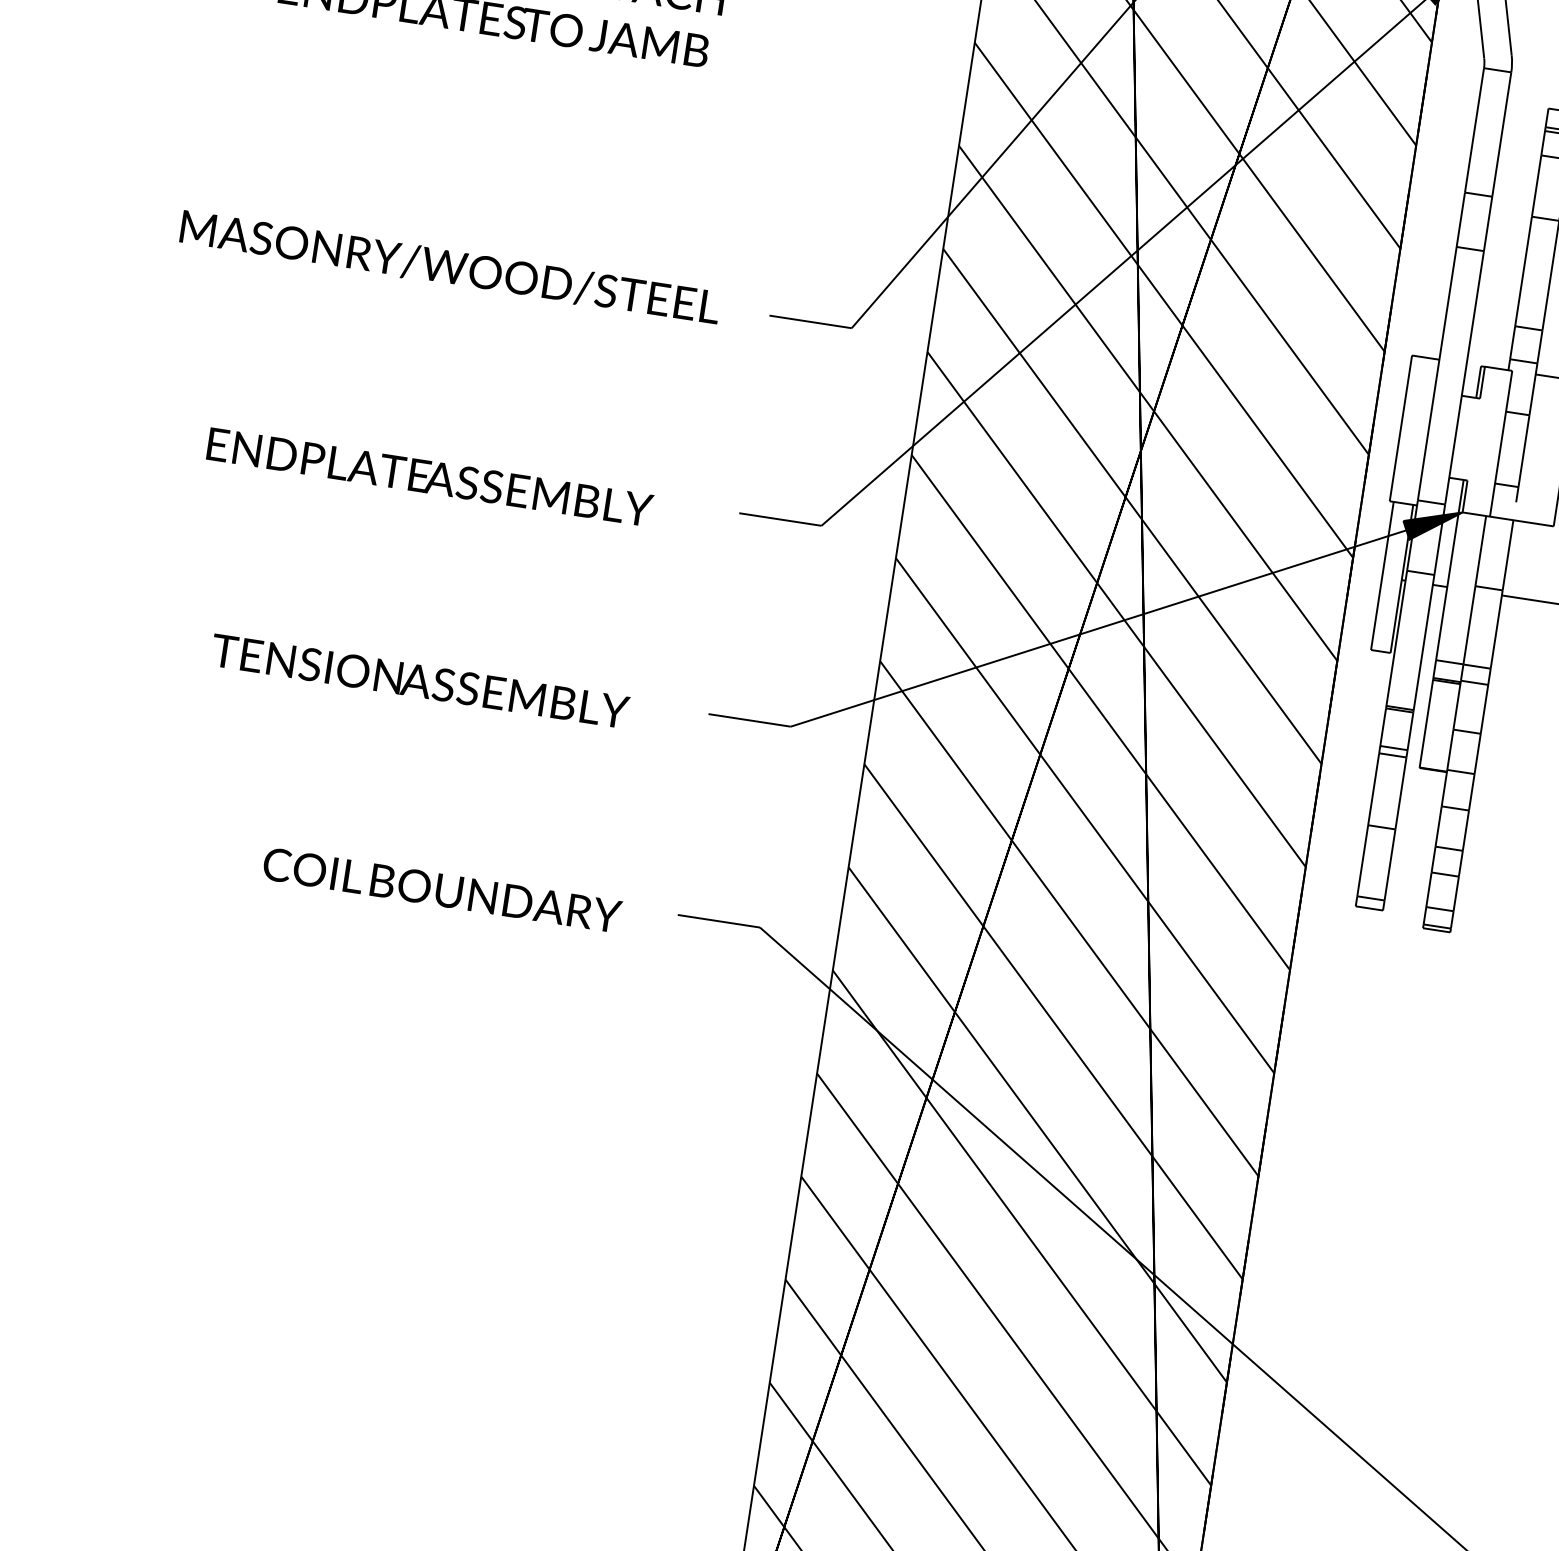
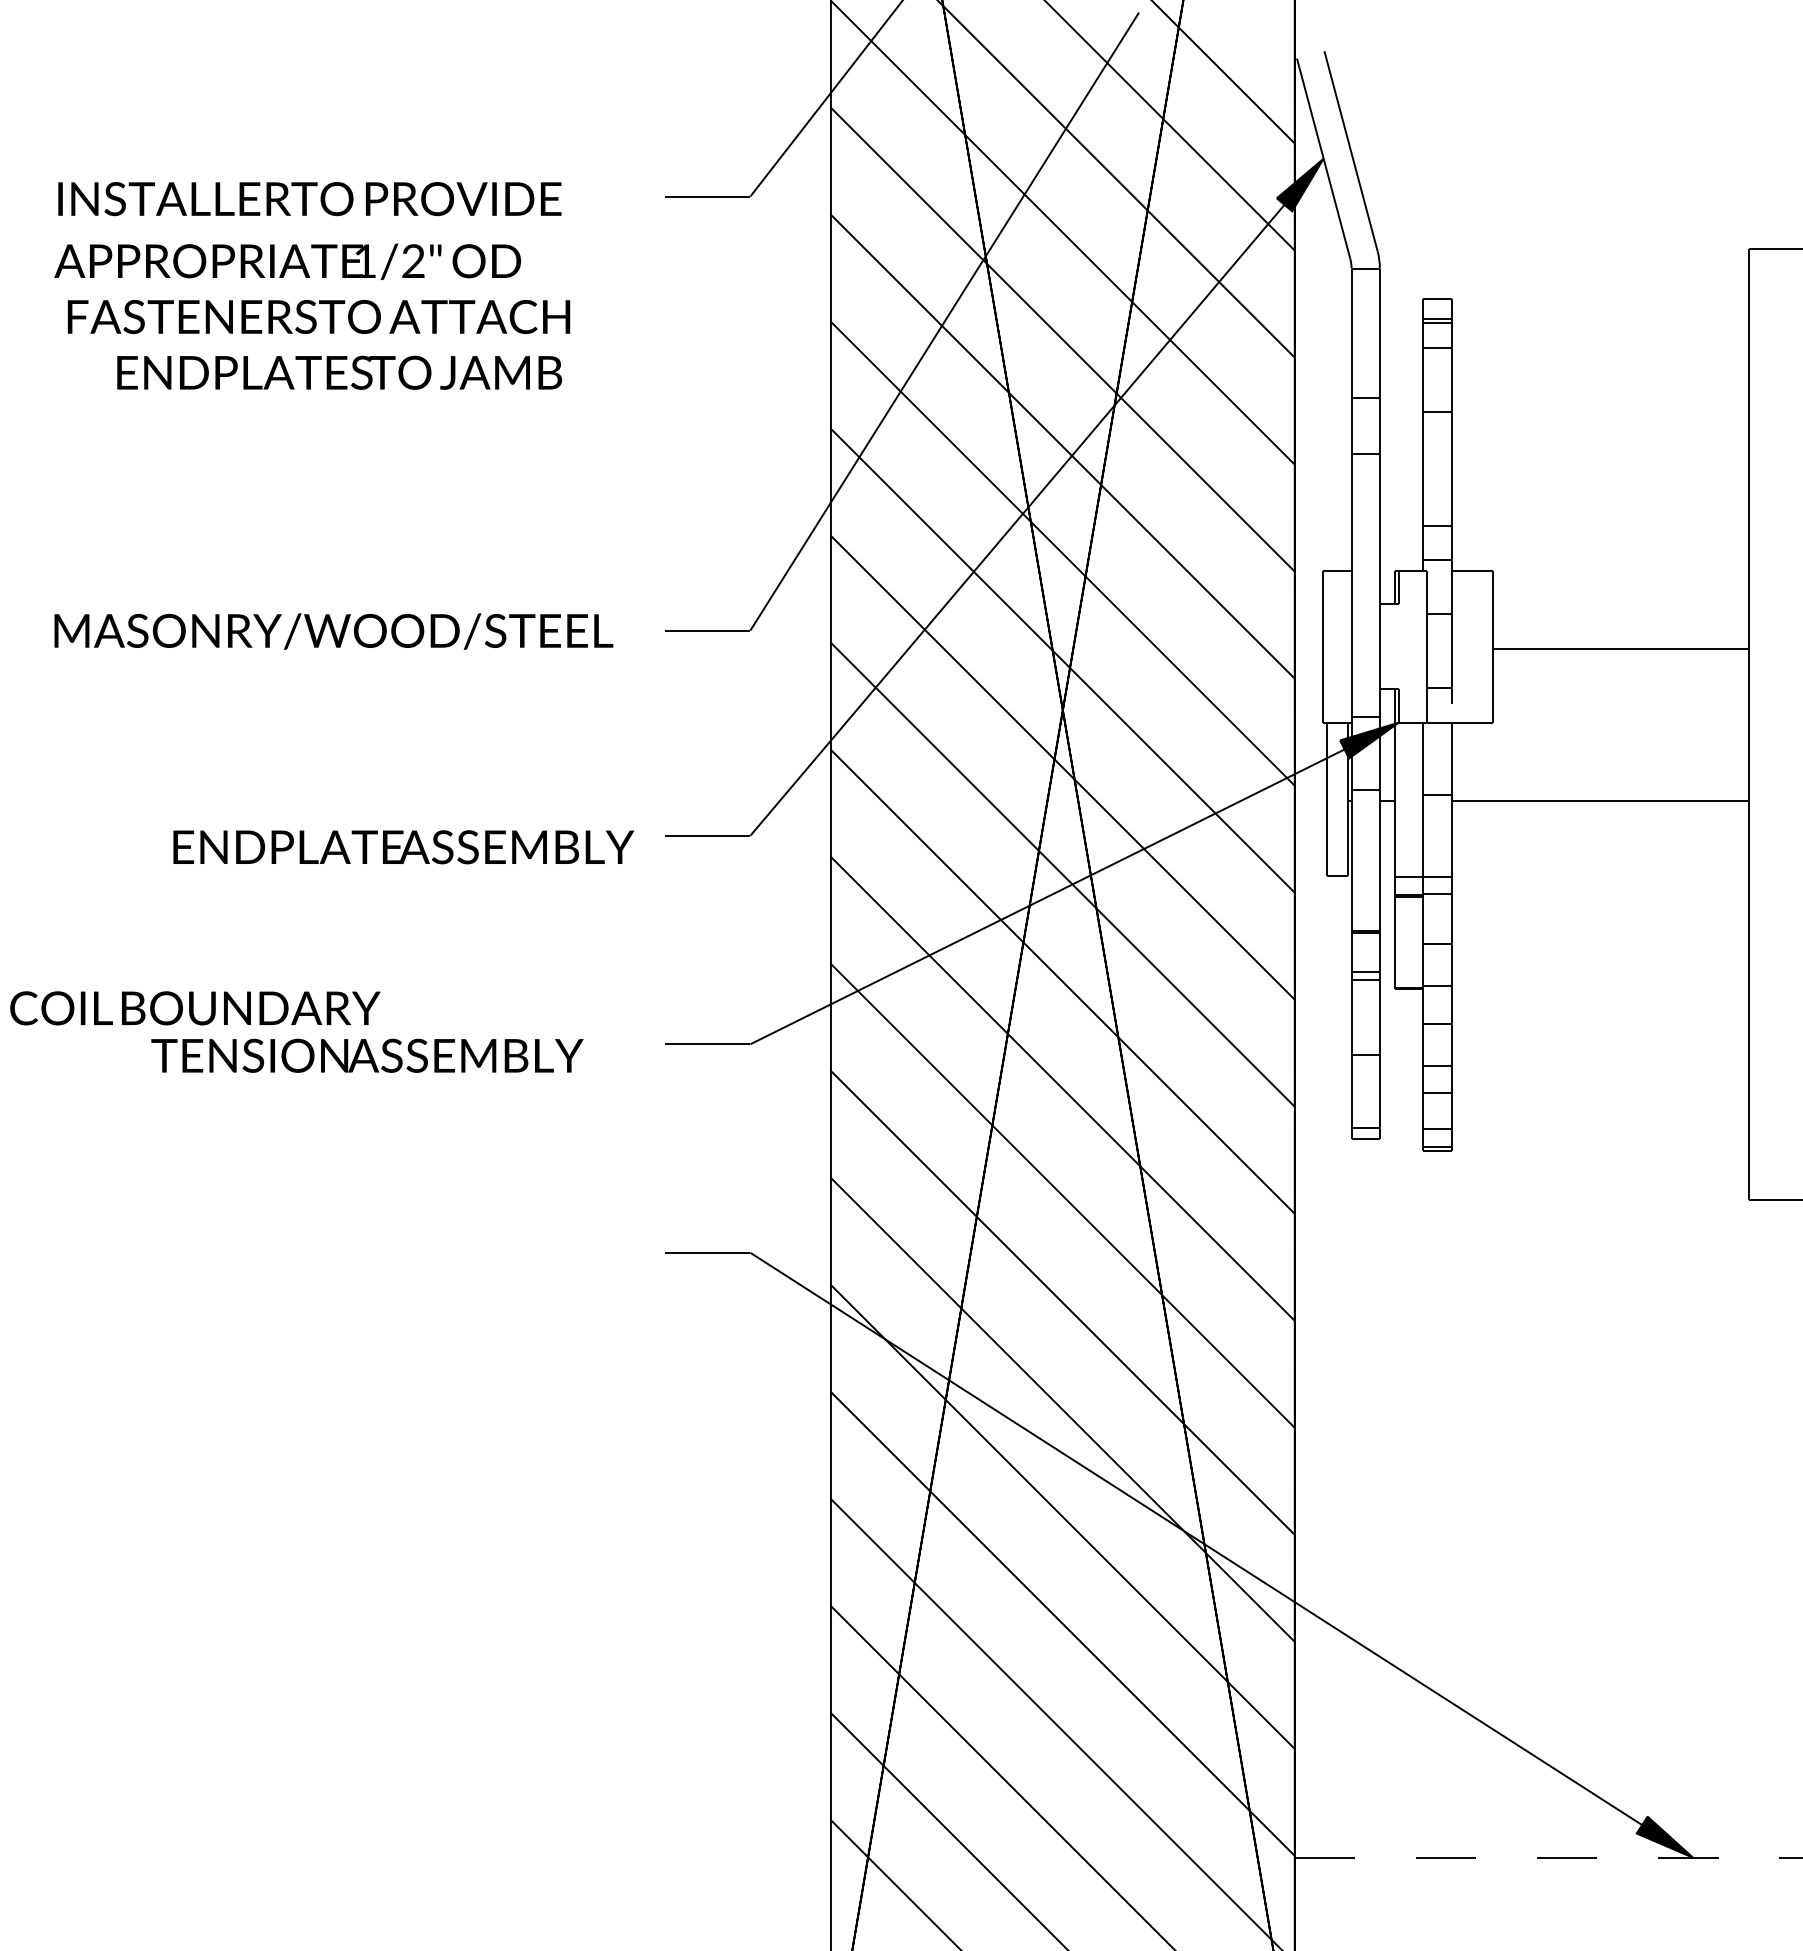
text: (429, 477) -> (403, 847), moved
text: (442, 890) -> (195, 1008), moved

